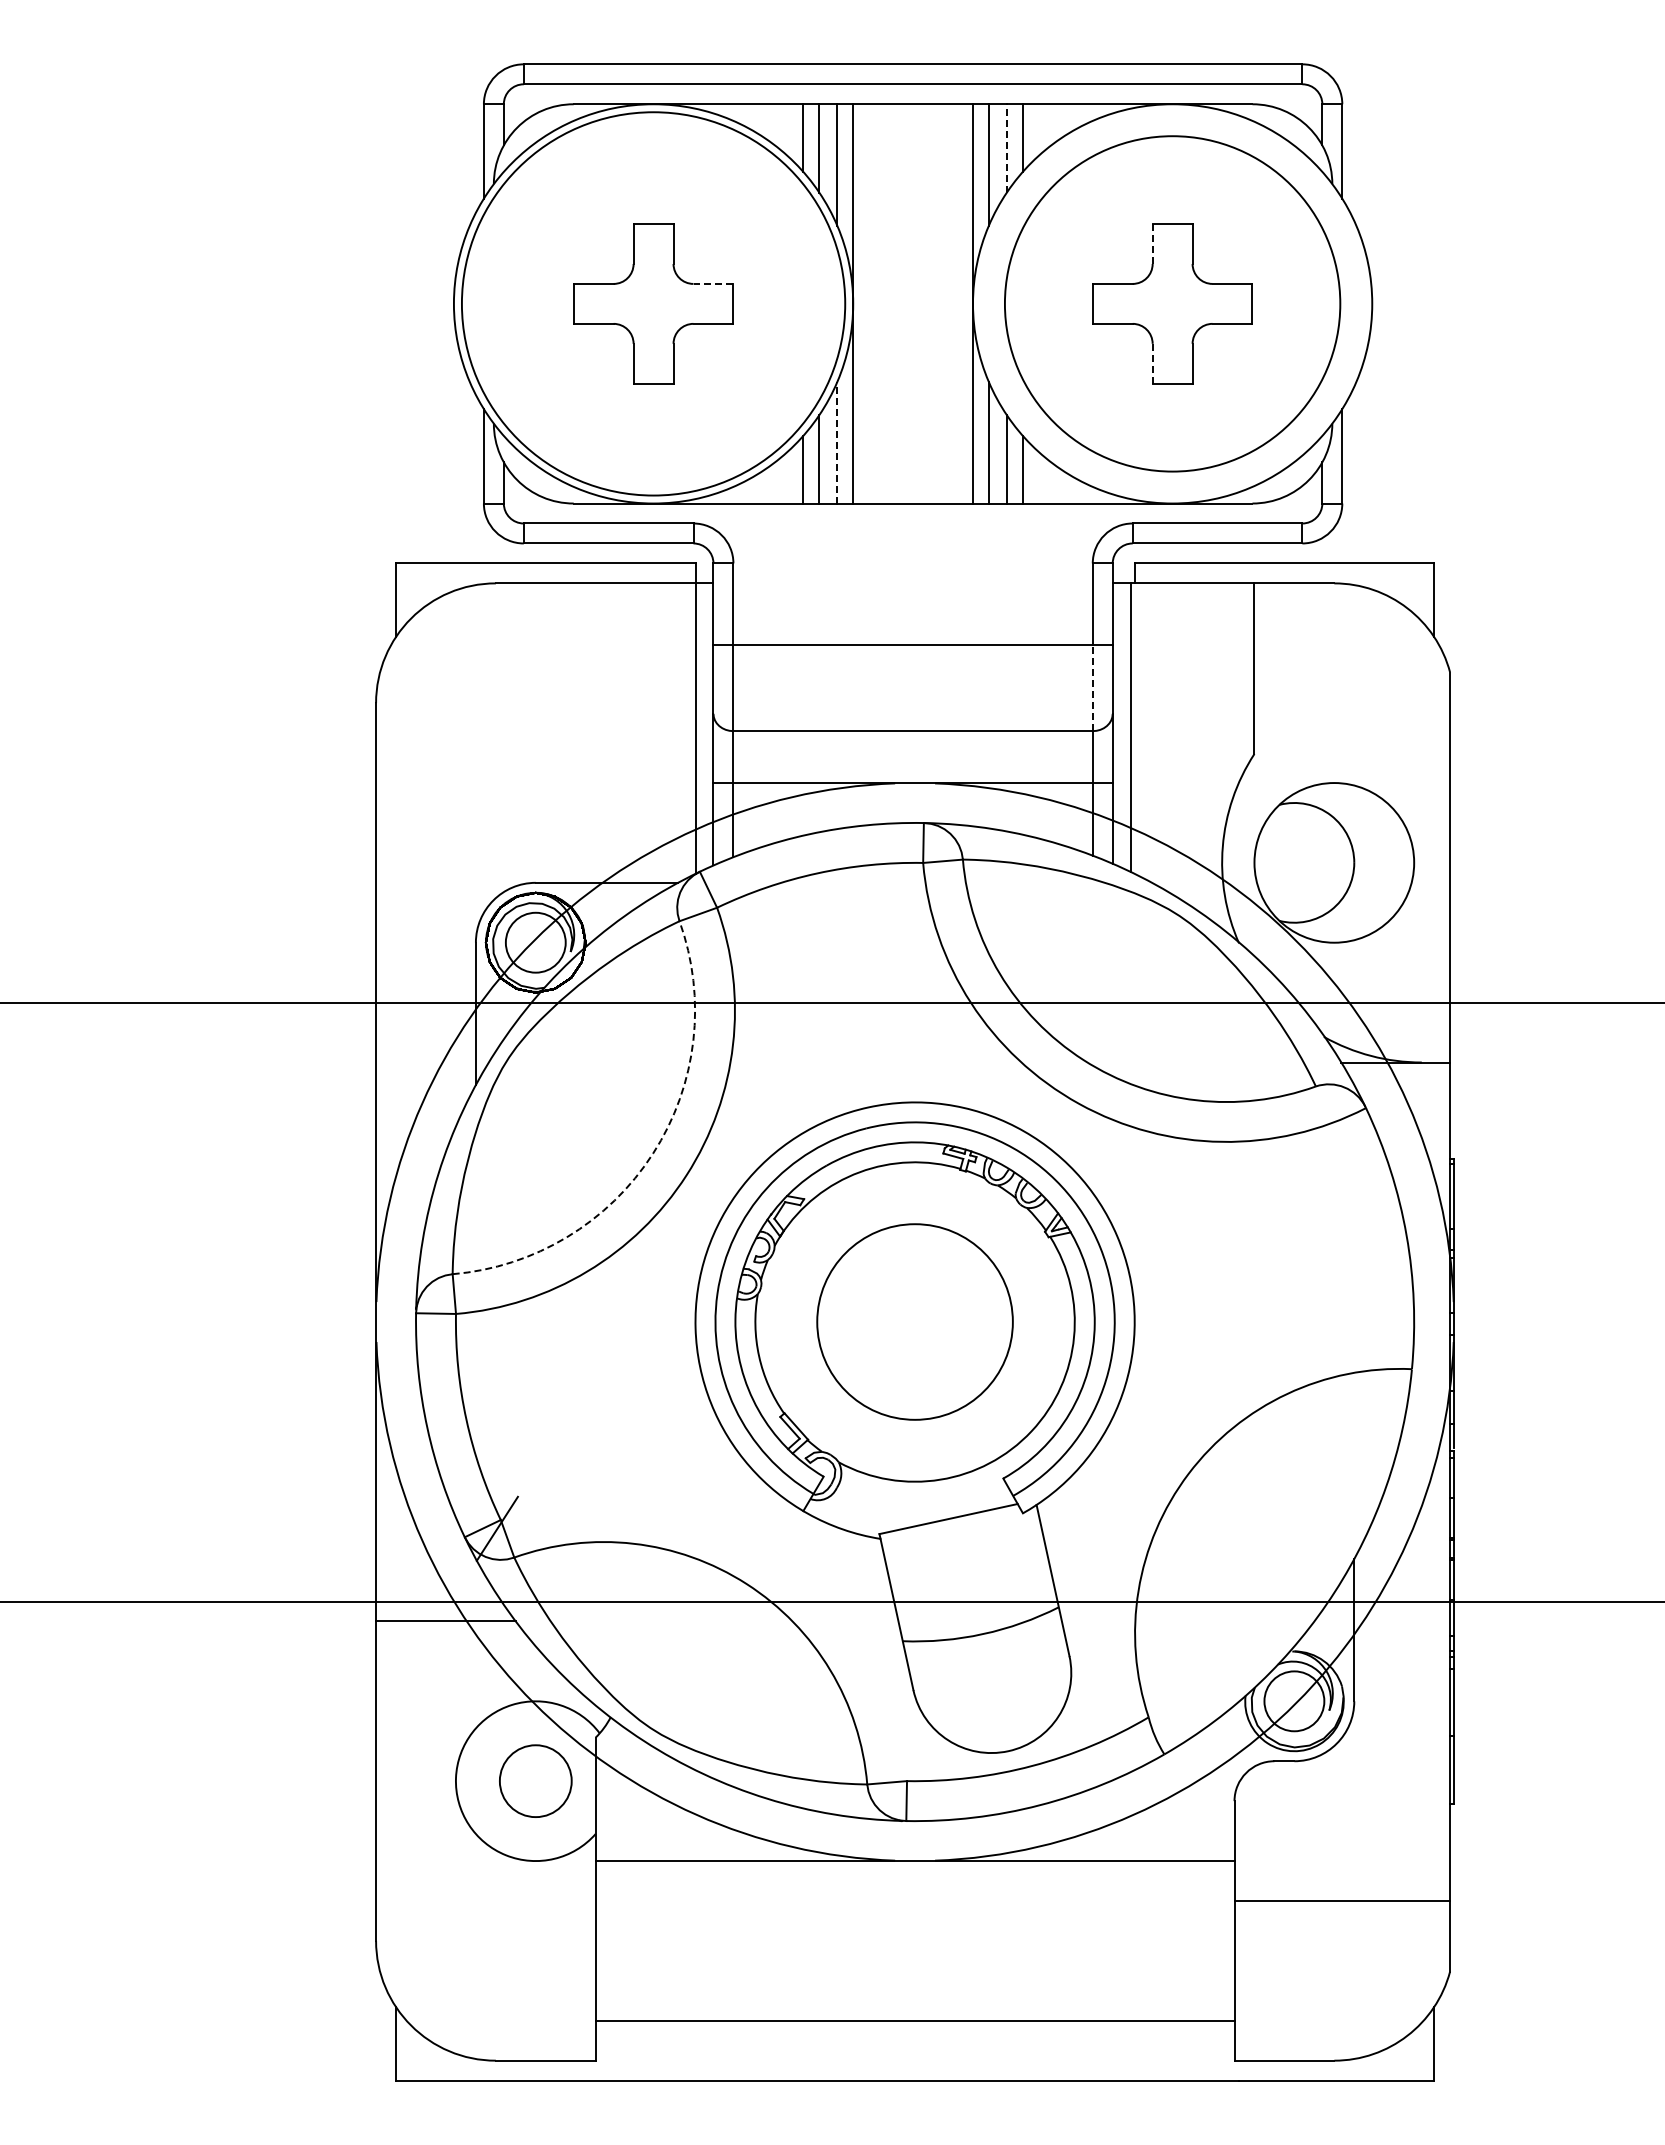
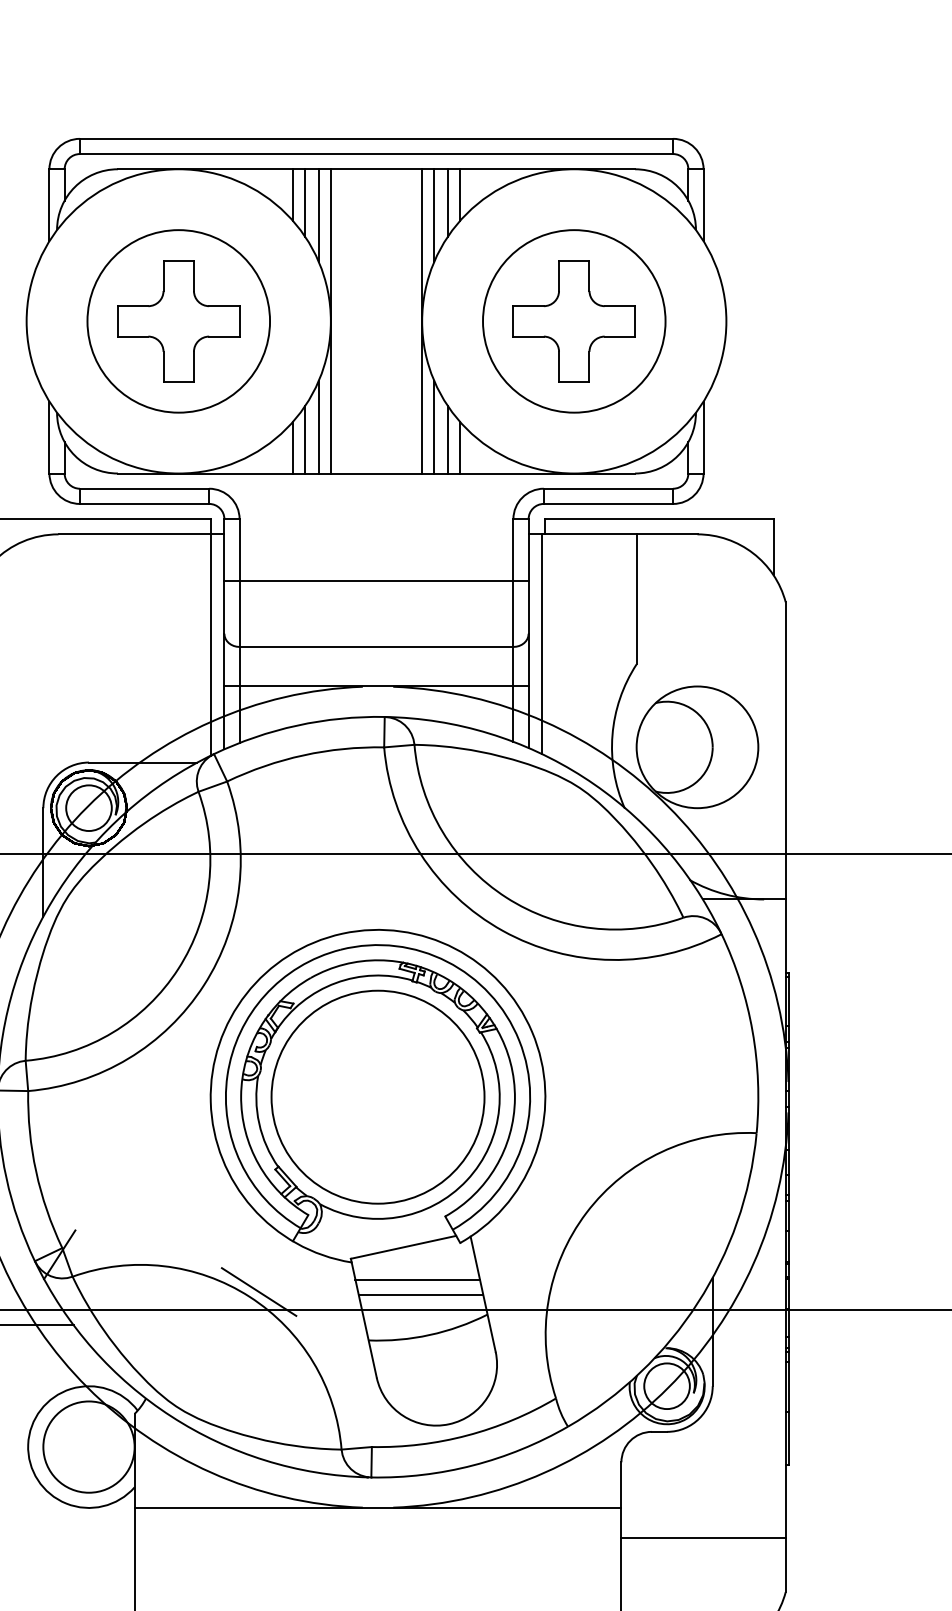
line: (1006, 147) -> (447, 202), dashed -> solid
line: (1152, 244) -> (558, 276), dashed -> solid
line: (713, 283) -> (224, 305), dashed -> solid
circle: (653, 303) -> (178, 321), size x0.62
circle: (1172, 303) -> (574, 321), size x0.71
line: (1152, 363) -> (558, 366), dashed -> solid
line: (837, 442) -> (318, 427), dashed -> solid
line: (1092, 687) -> (513, 613), dashed -> solid
arc: (653, 1153) -> (178, 968), dashed -> solid
circle: (914, 1321) -> (377, 1096), size x1.43
line: (966, 1561) -> (417, 1279), added
line: (758, 1577) -> (258, 1291), added
line: (971, 1581) -> (421, 1294), added
circle: (535, 1781) -> (88, 1447), size x1.67

